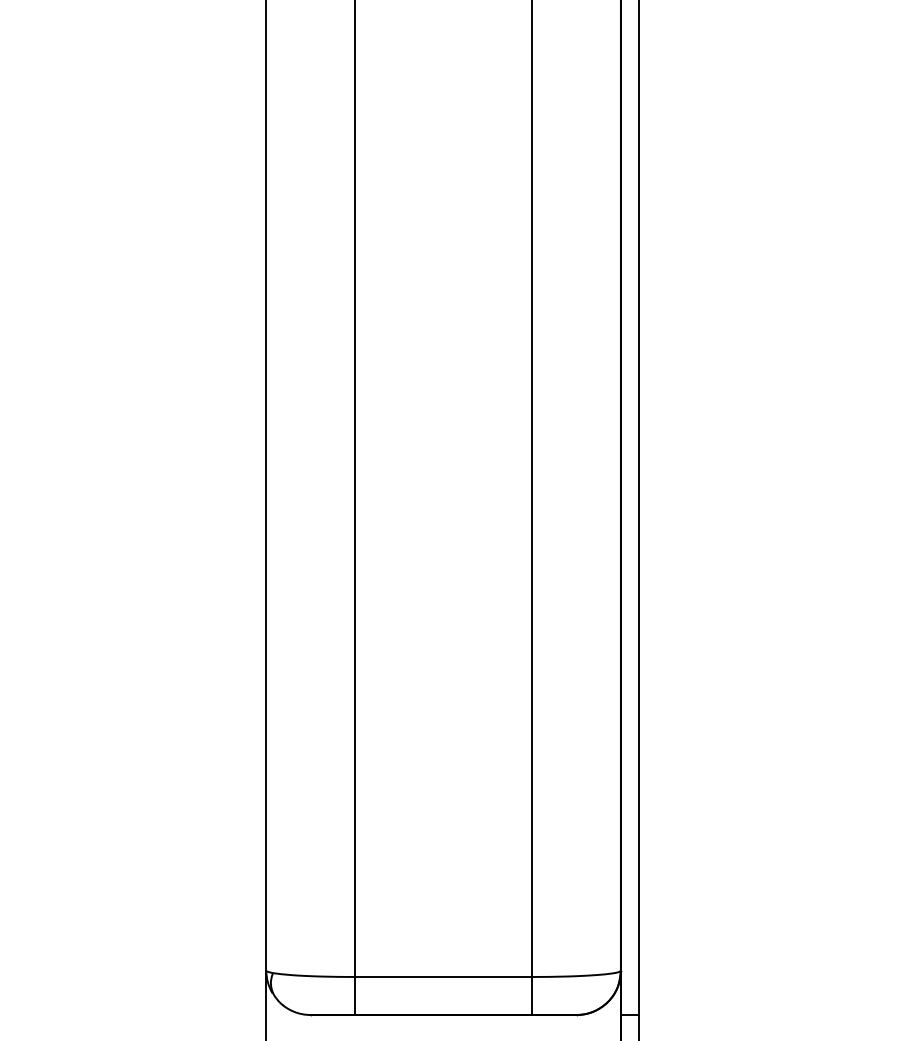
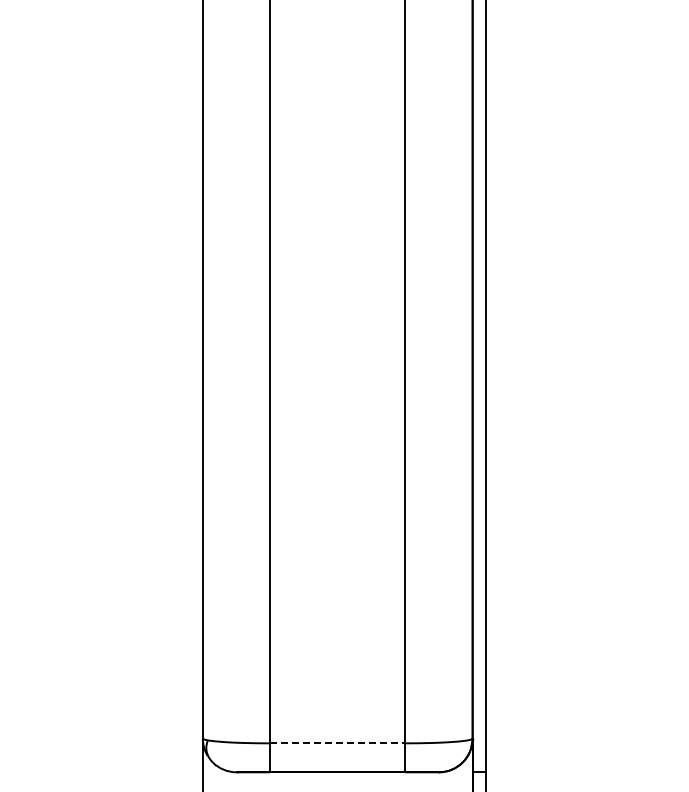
line: (444, 977) -> (338, 743), solid -> dashed

